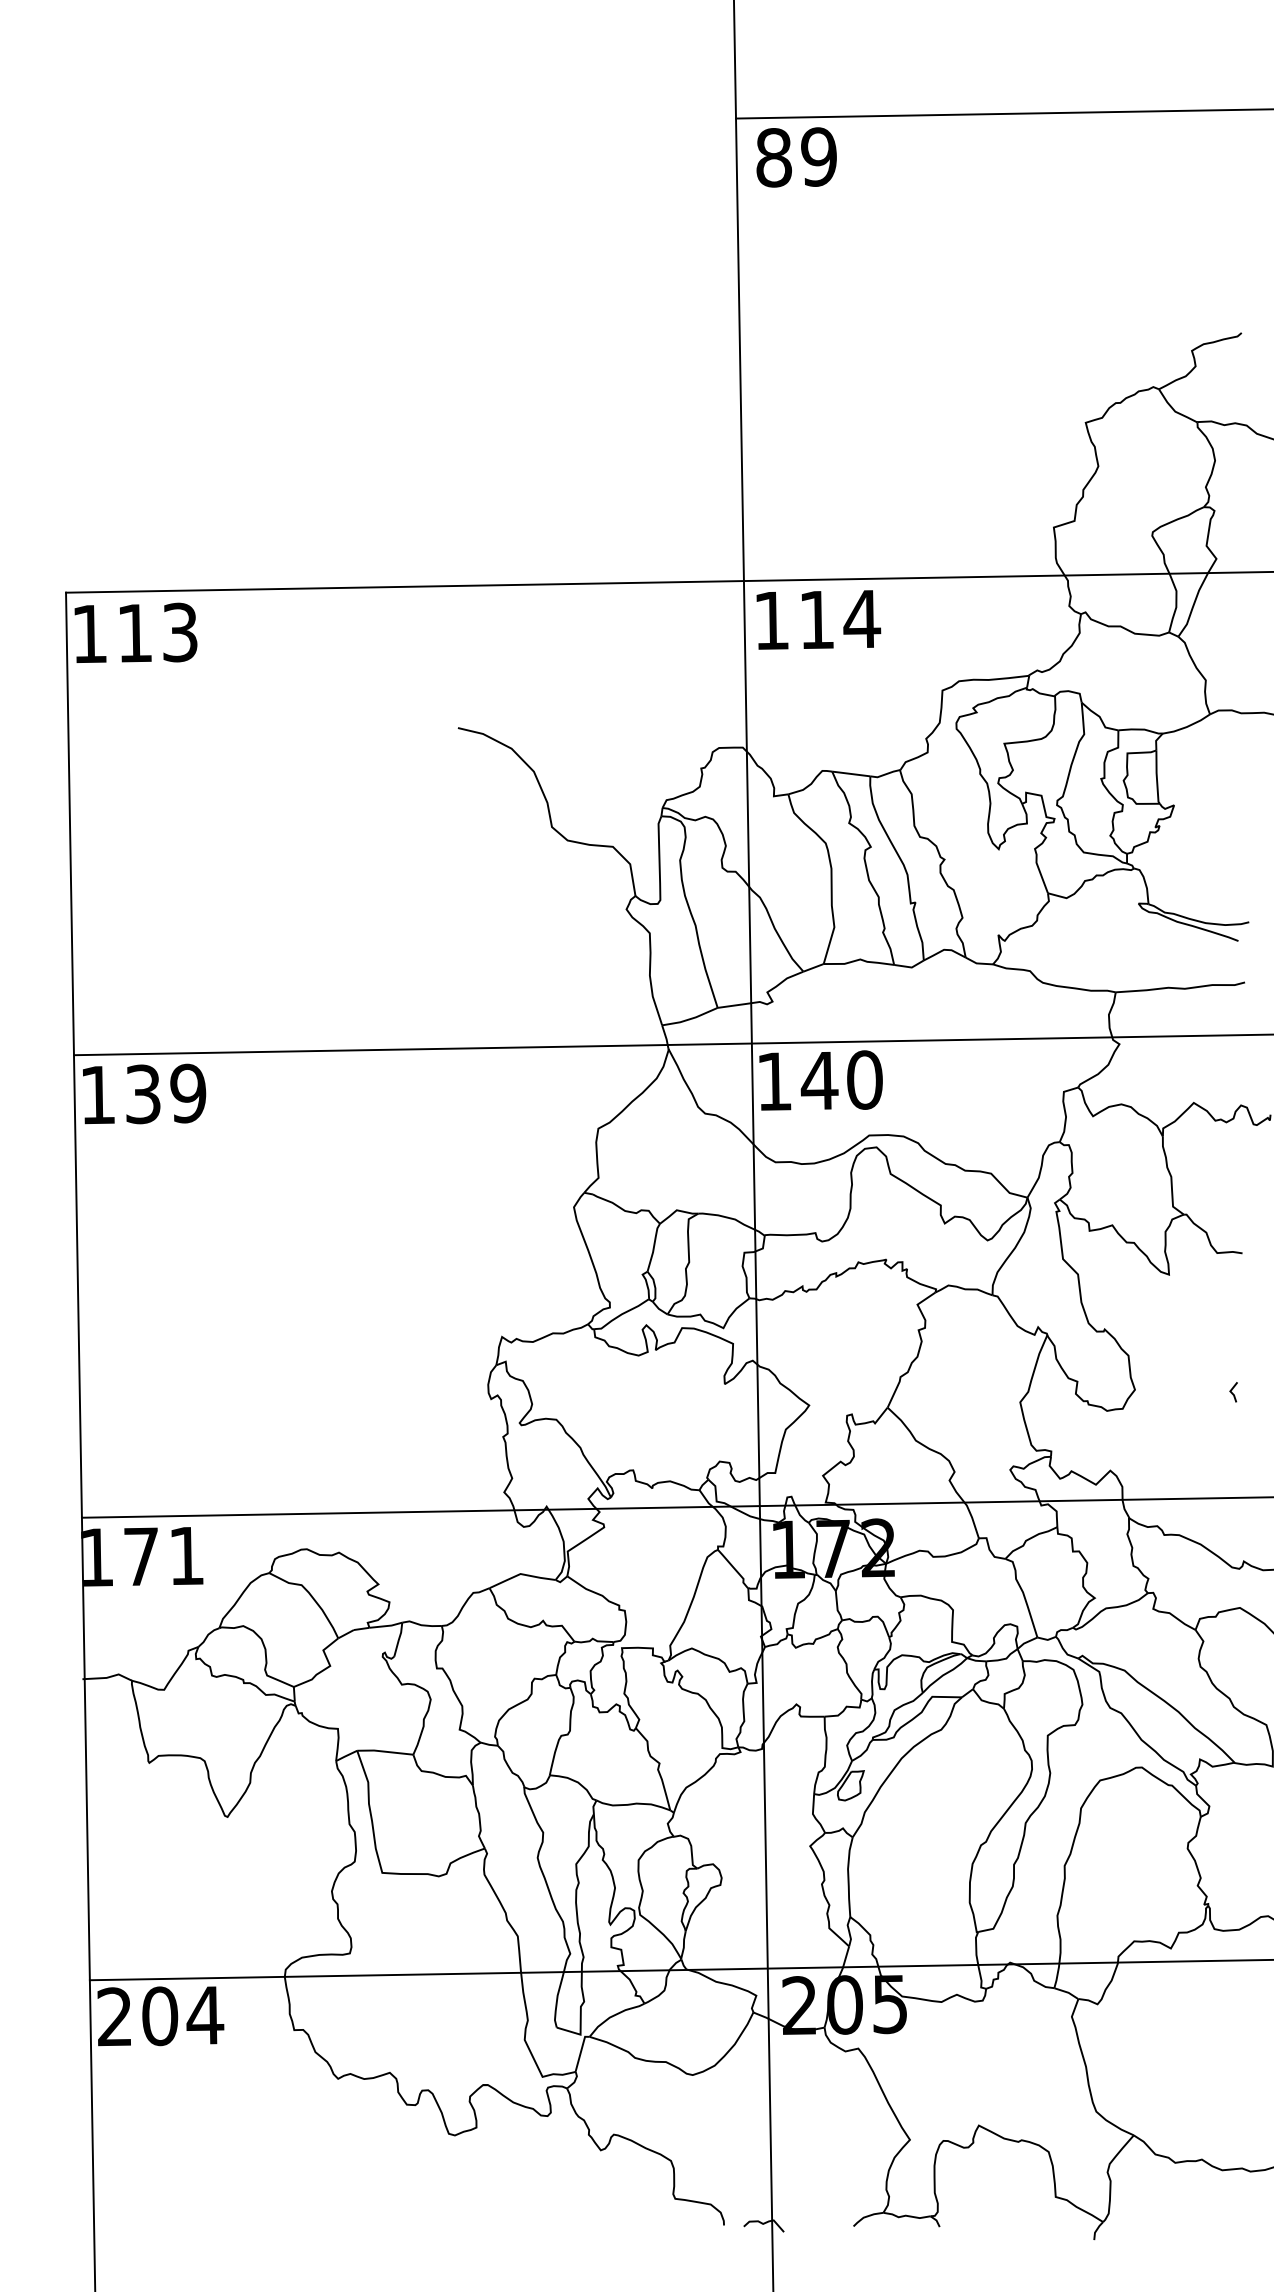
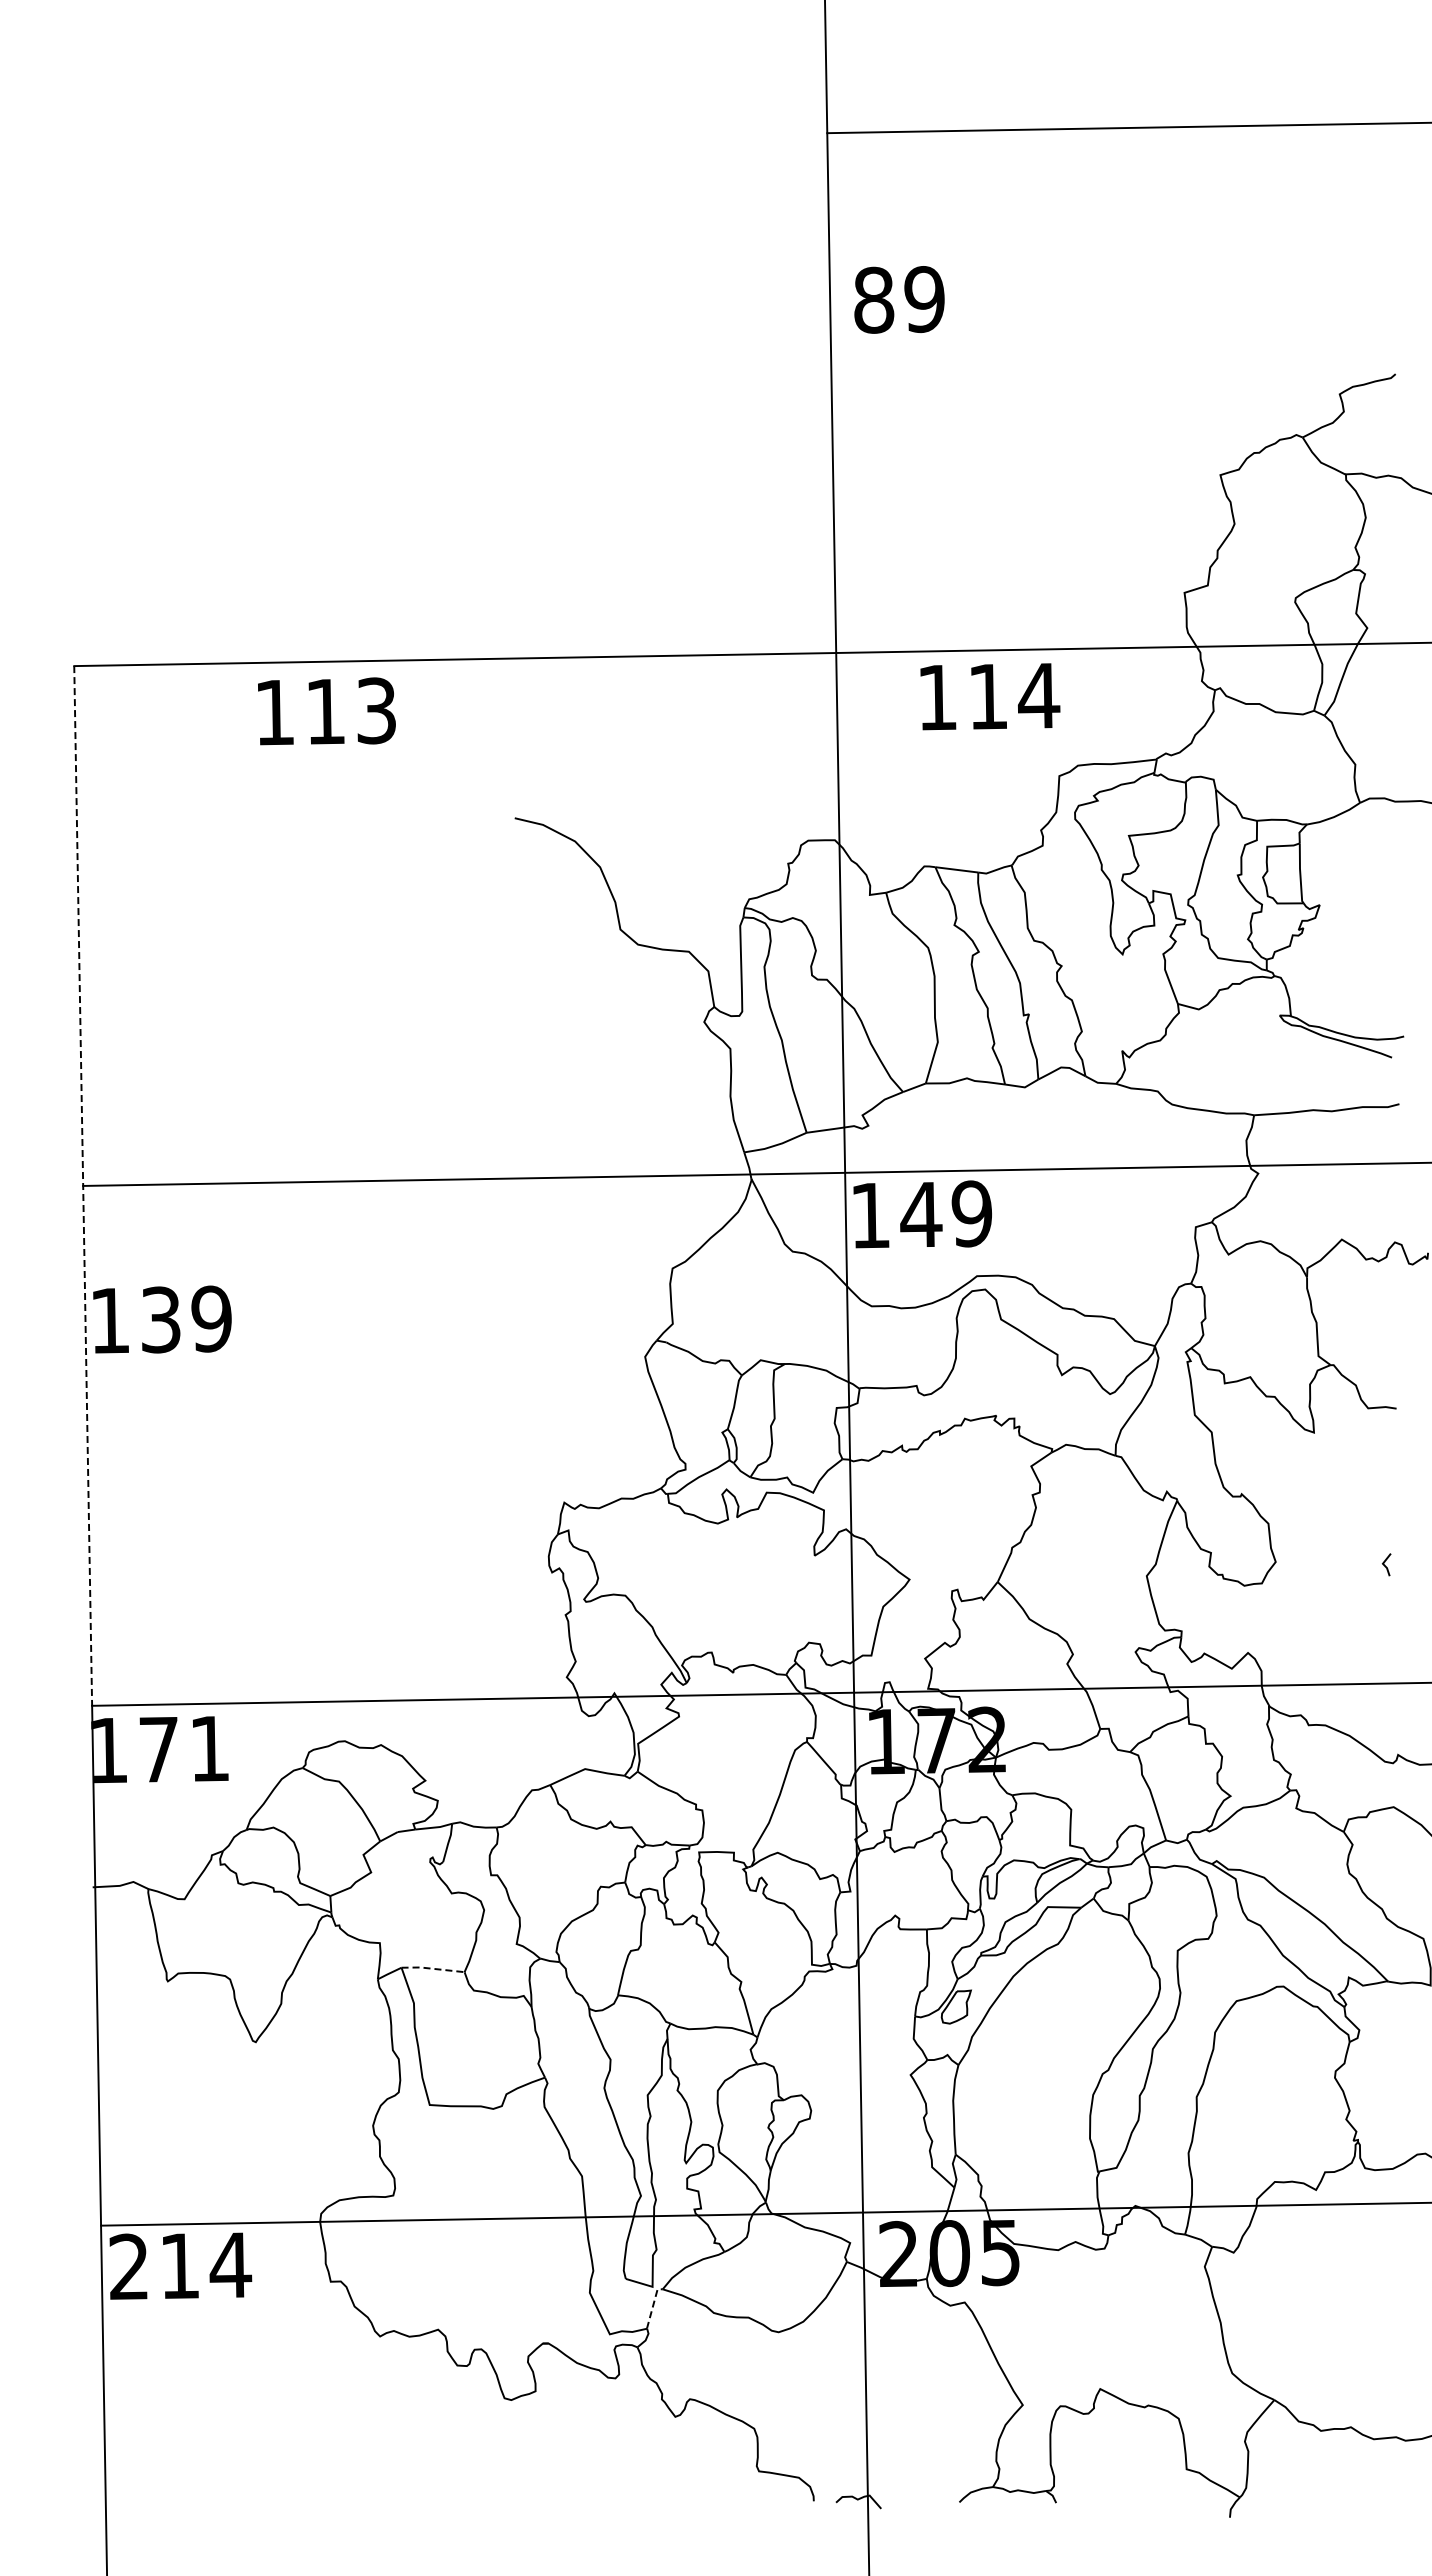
text: (796, 157) -> (899, 299), moved
text: (818, 619) -> (990, 696), moved
text: (135, 633) -> (326, 711), moved
line: (74, 1054) -> (83, 1185), solid -> dashed
text: (864, 1079) -> (971, 1213), 140 -> 149
text: (144, 1093) -> (162, 1319), moved
line: (385, 1751) -> (433, 1968), solid -> dashed
text: (160, 2015) -> (180, 2265), 204 -> 214
line: (581, 2052) -> (653, 2306), solid -> dashed

